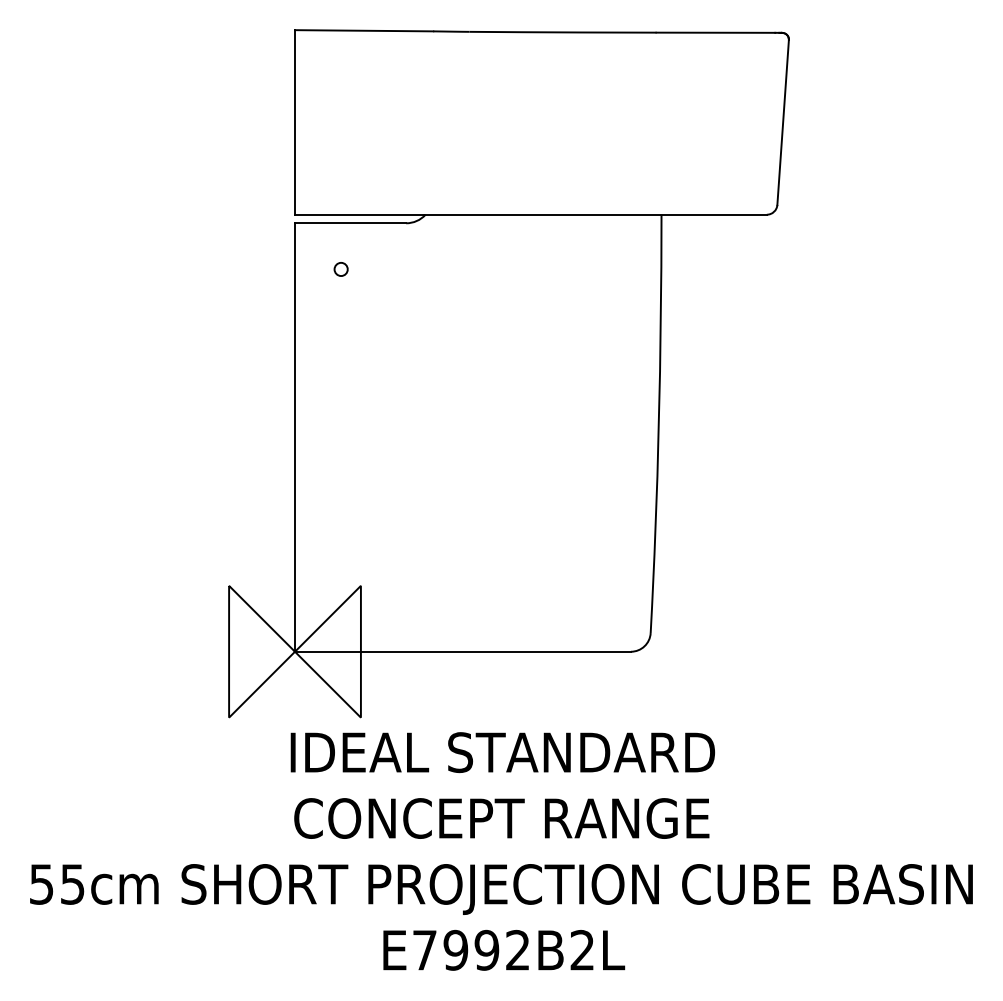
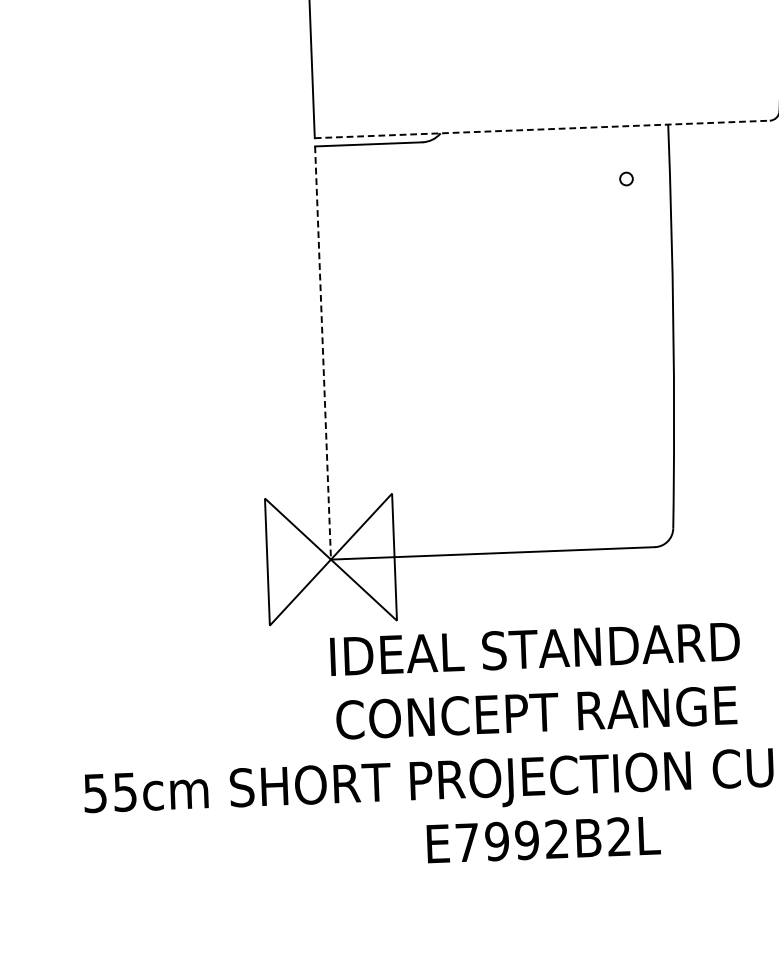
line: (530, 214) -> (541, 129), solid -> dashed
circle: (340, 269) -> (625, 179), moved
line: (295, 438) -> (323, 353), solid -> dashed

